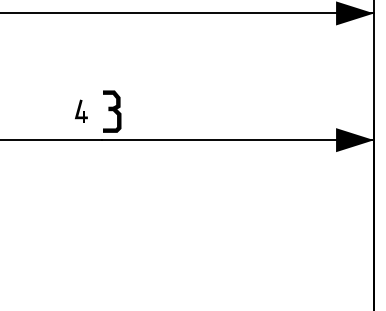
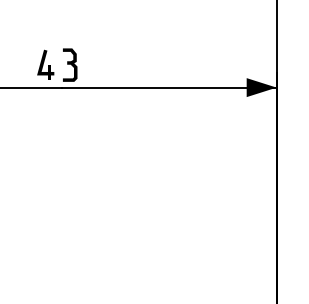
part: (80, 110) -> (45, 64), size x1.67

